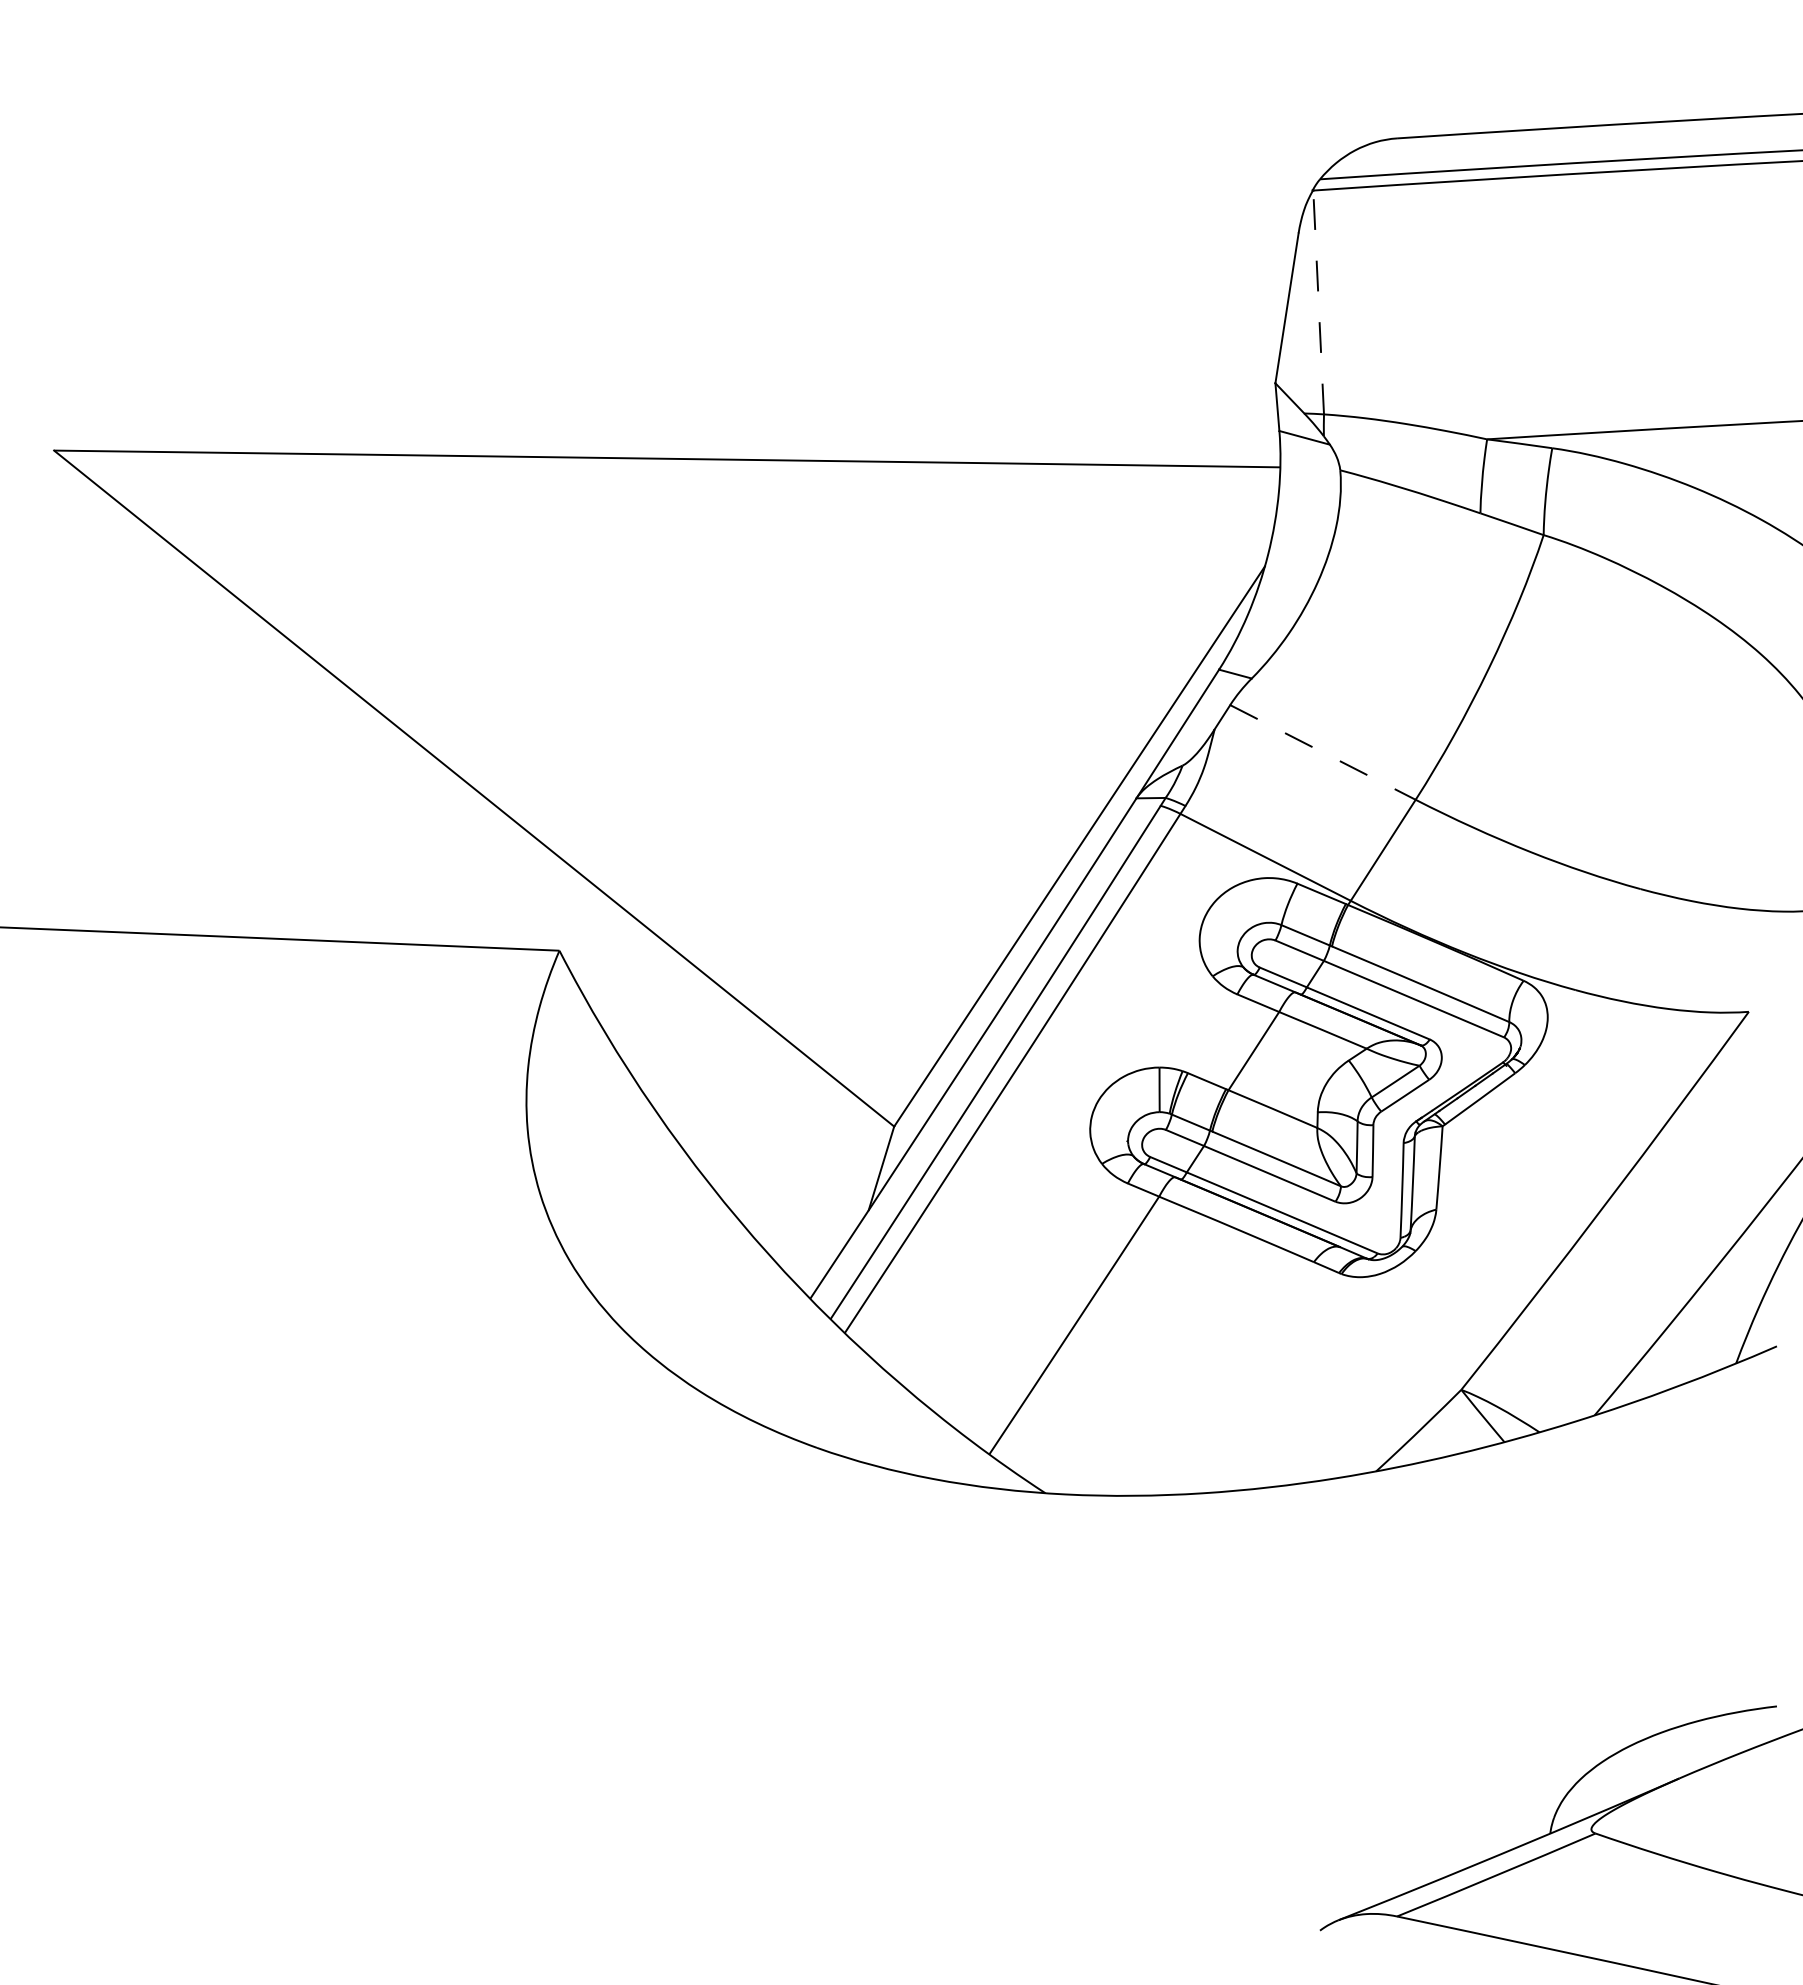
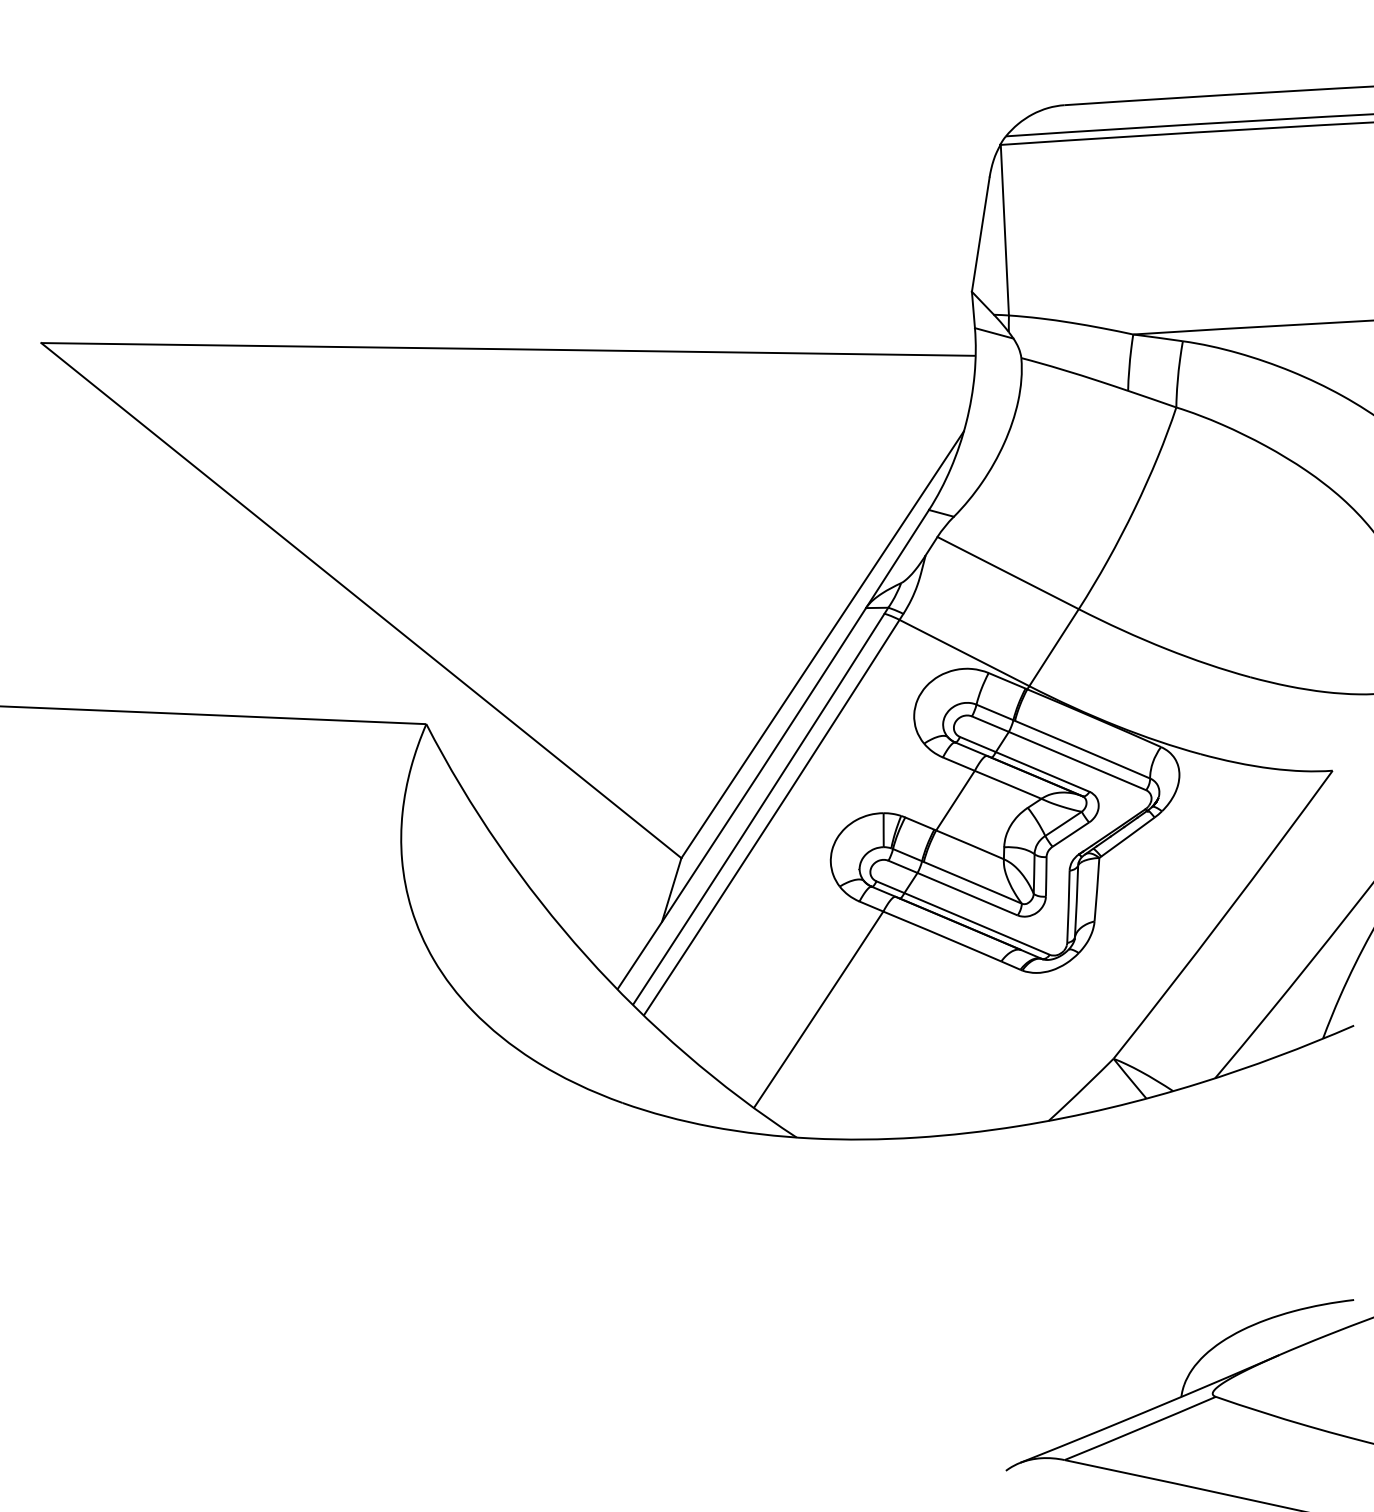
line: (1318, 301) -> (1004, 229), dashed -> solid
line: (1323, 752) -> (1008, 573), dashed -> solid

